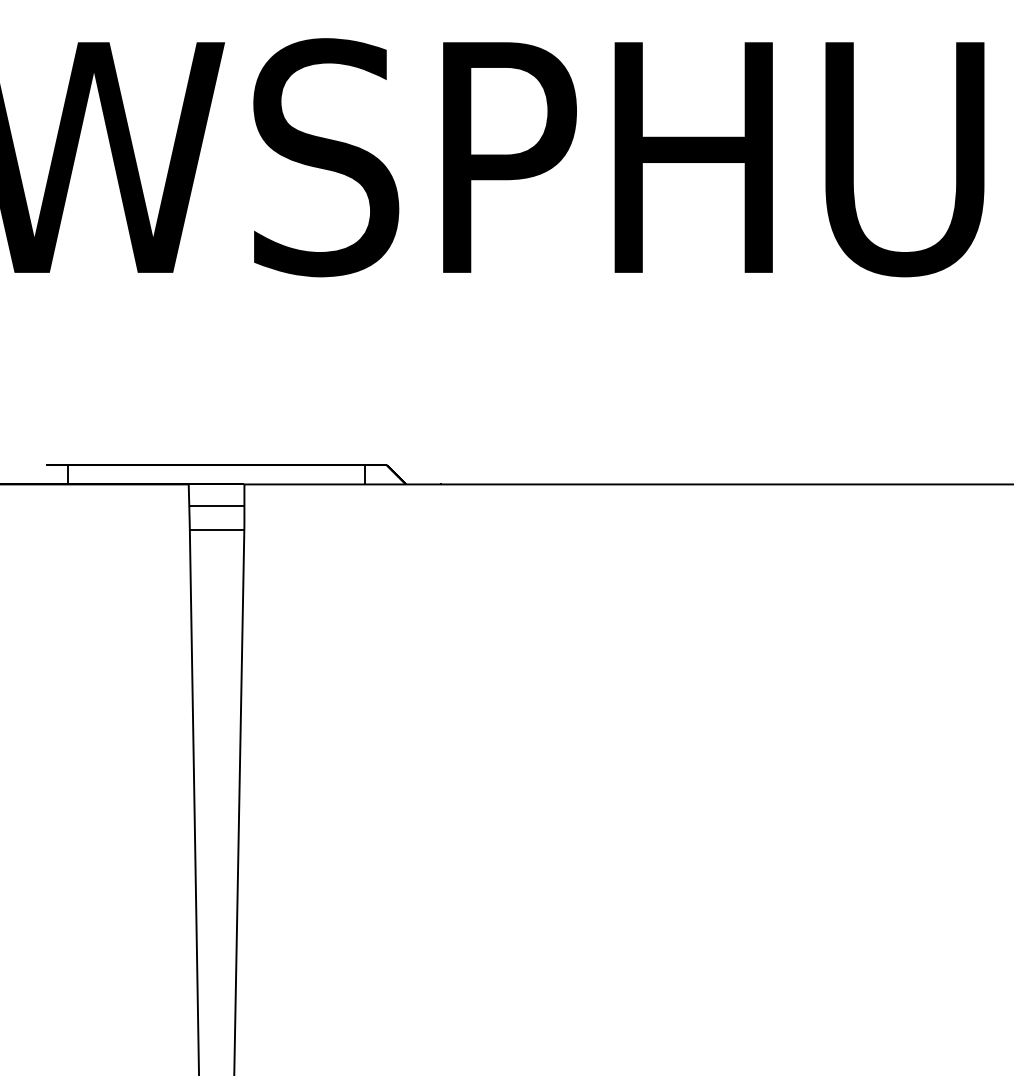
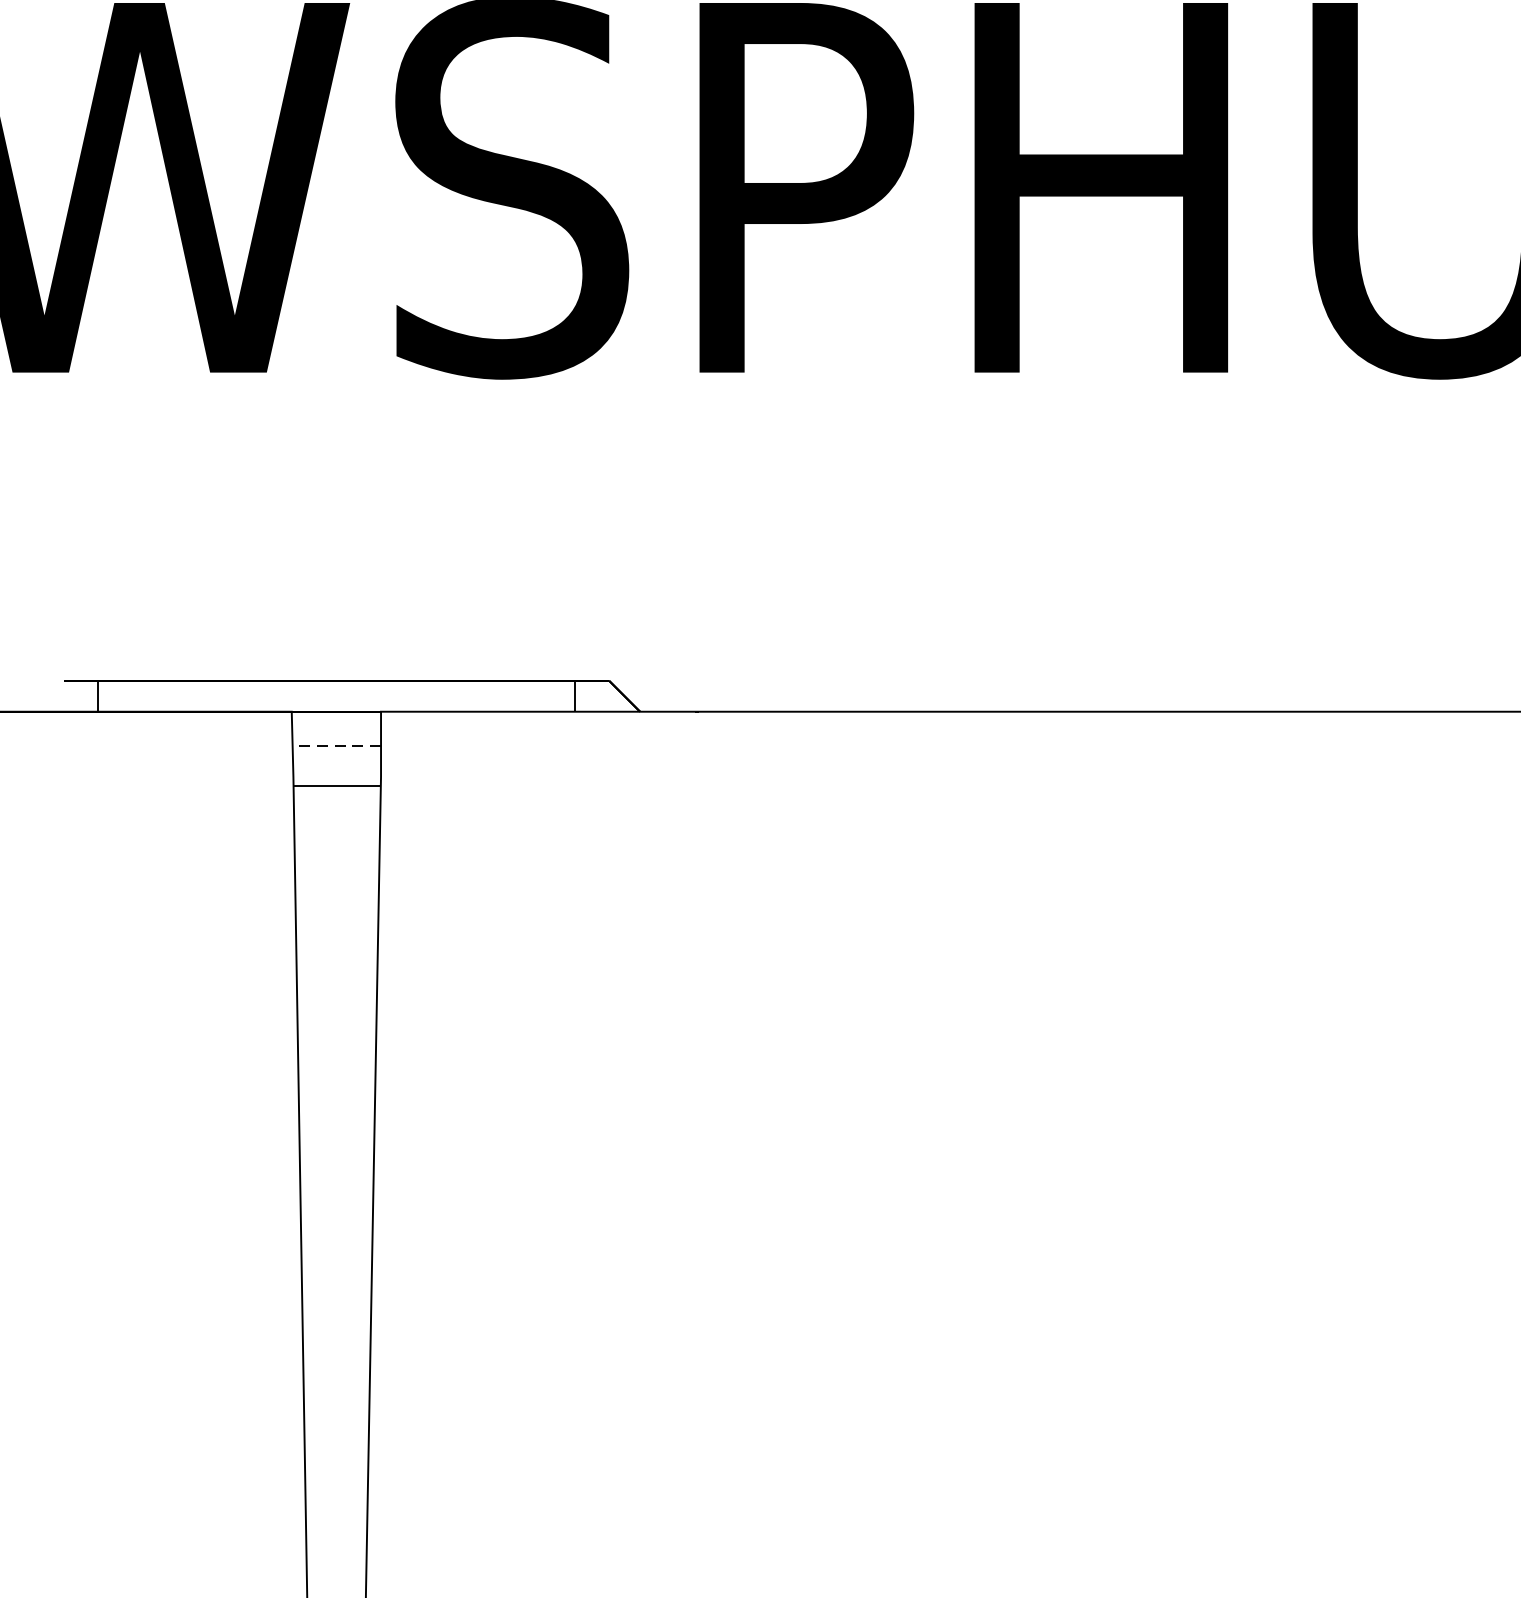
line: (216, 505) -> (336, 745), solid -> dashed

